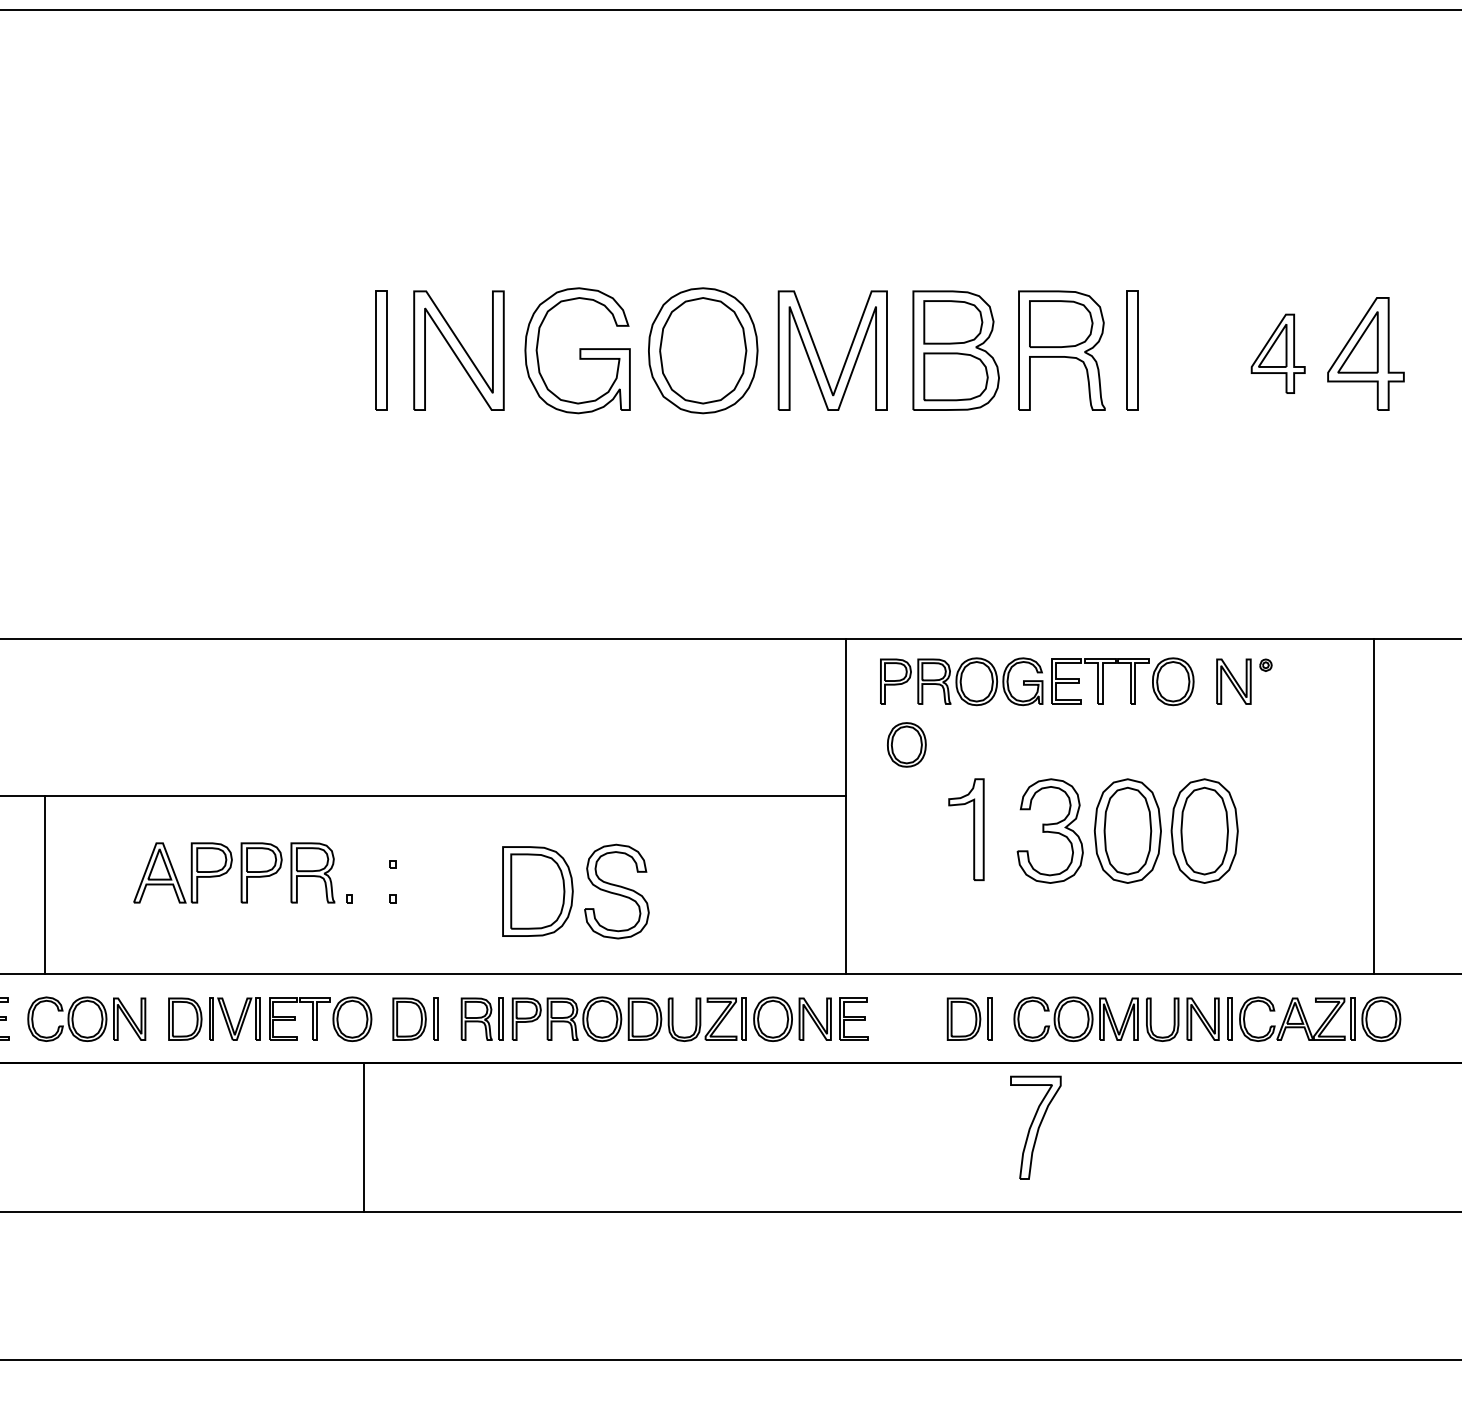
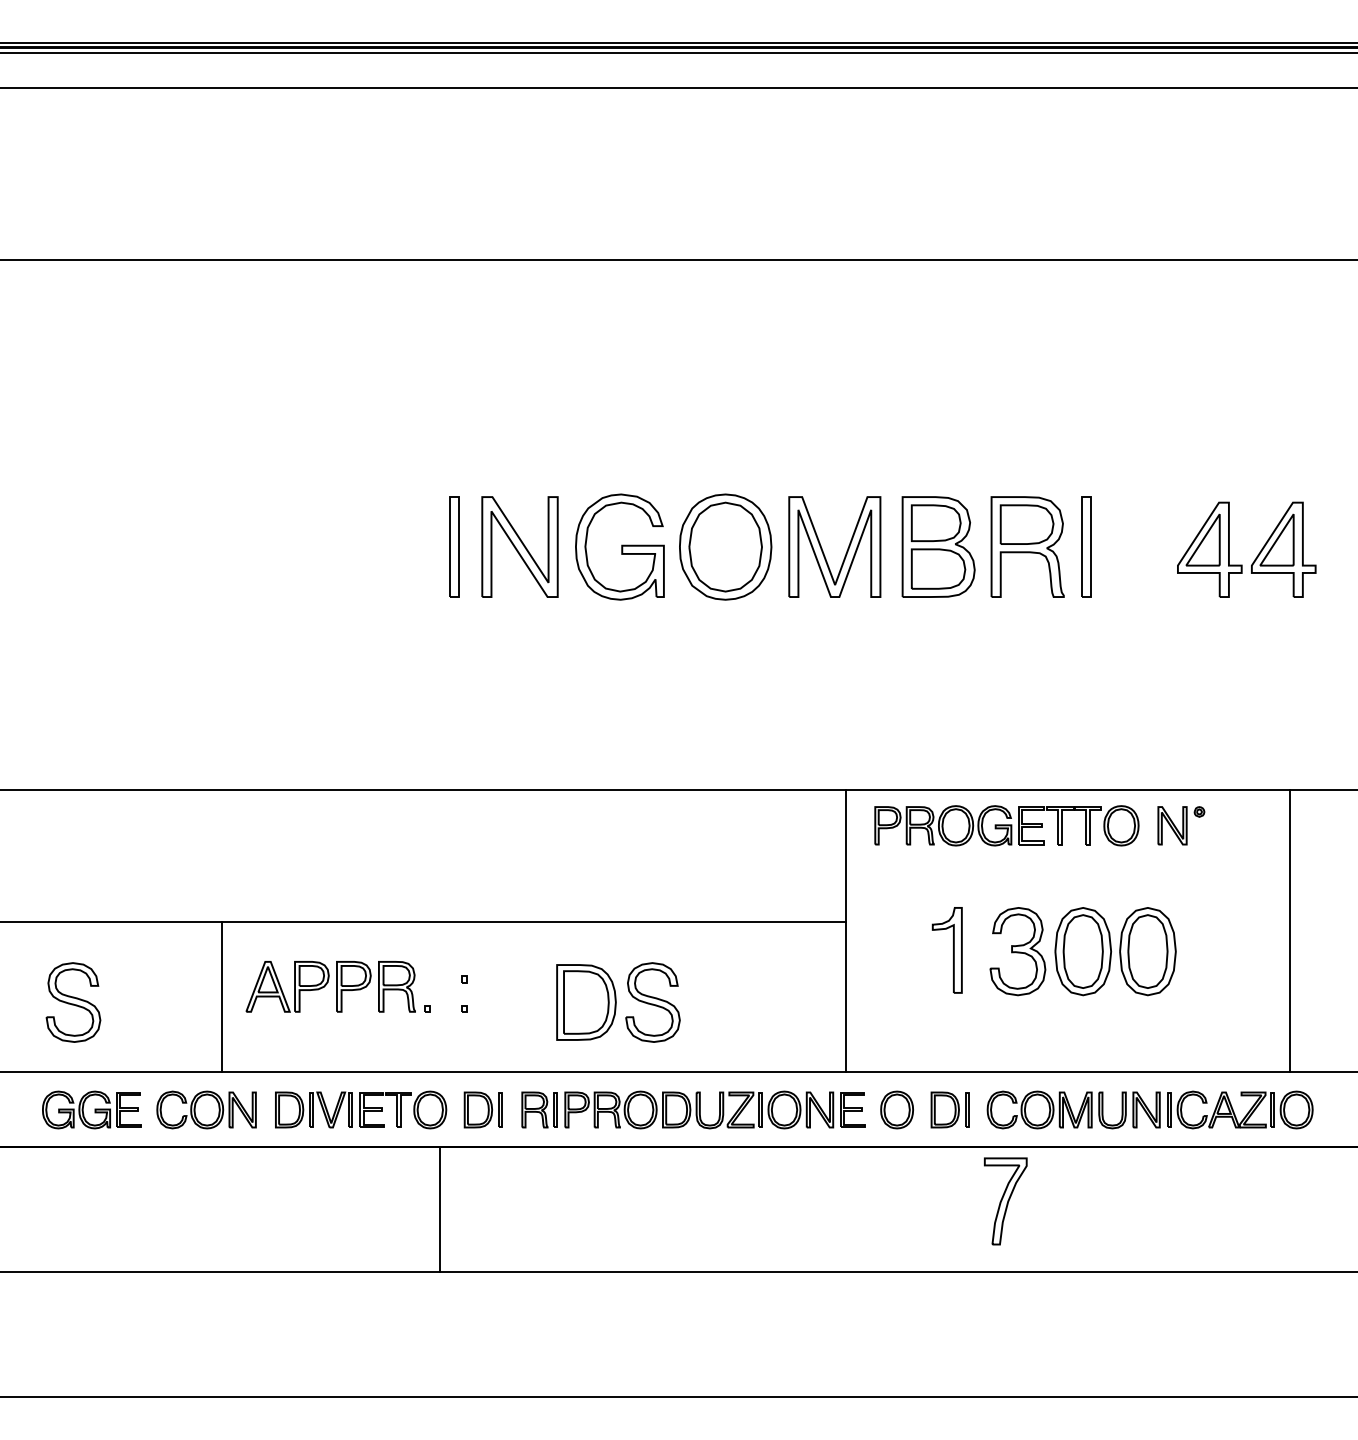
part: (1277, 353) -> (1209, 549), size x1.43
part: (906, 744) -> (896, 1109), moved
line: (45, 885) -> (221, 997), moved

